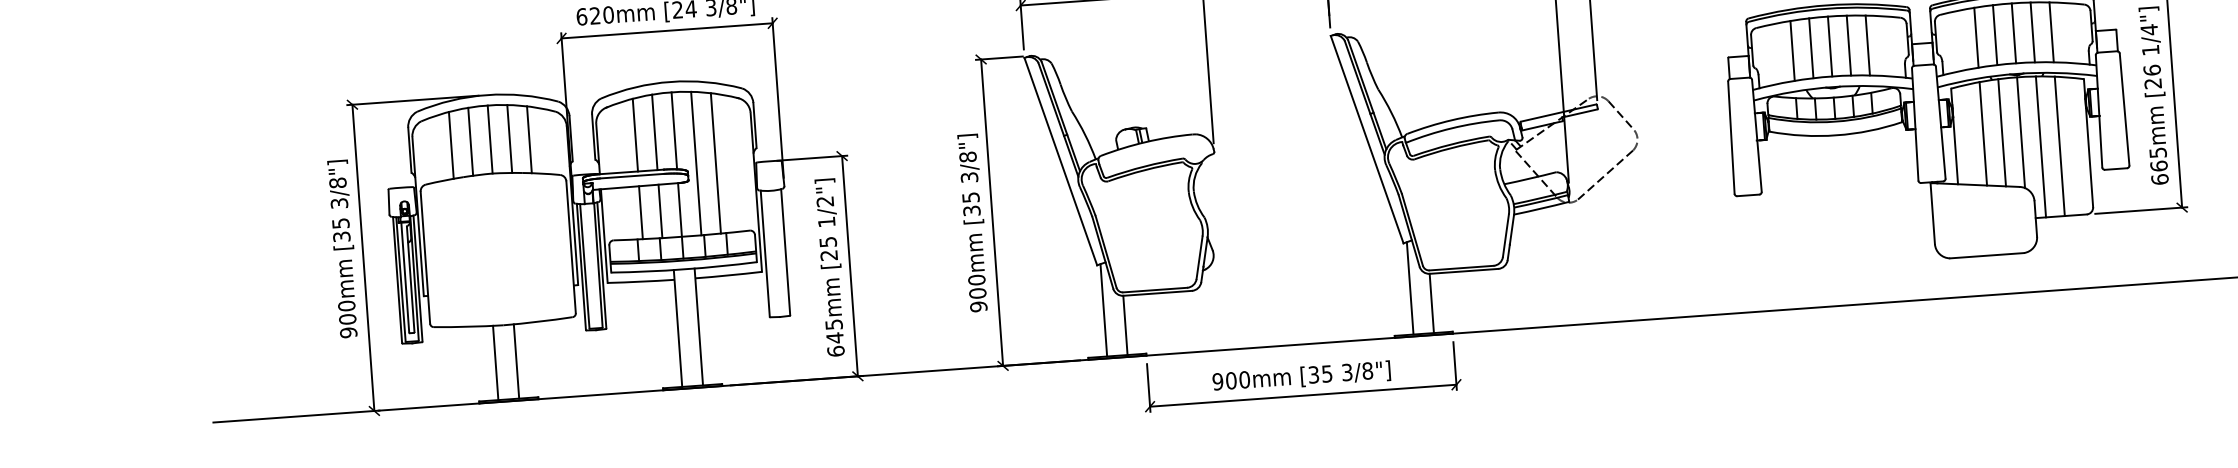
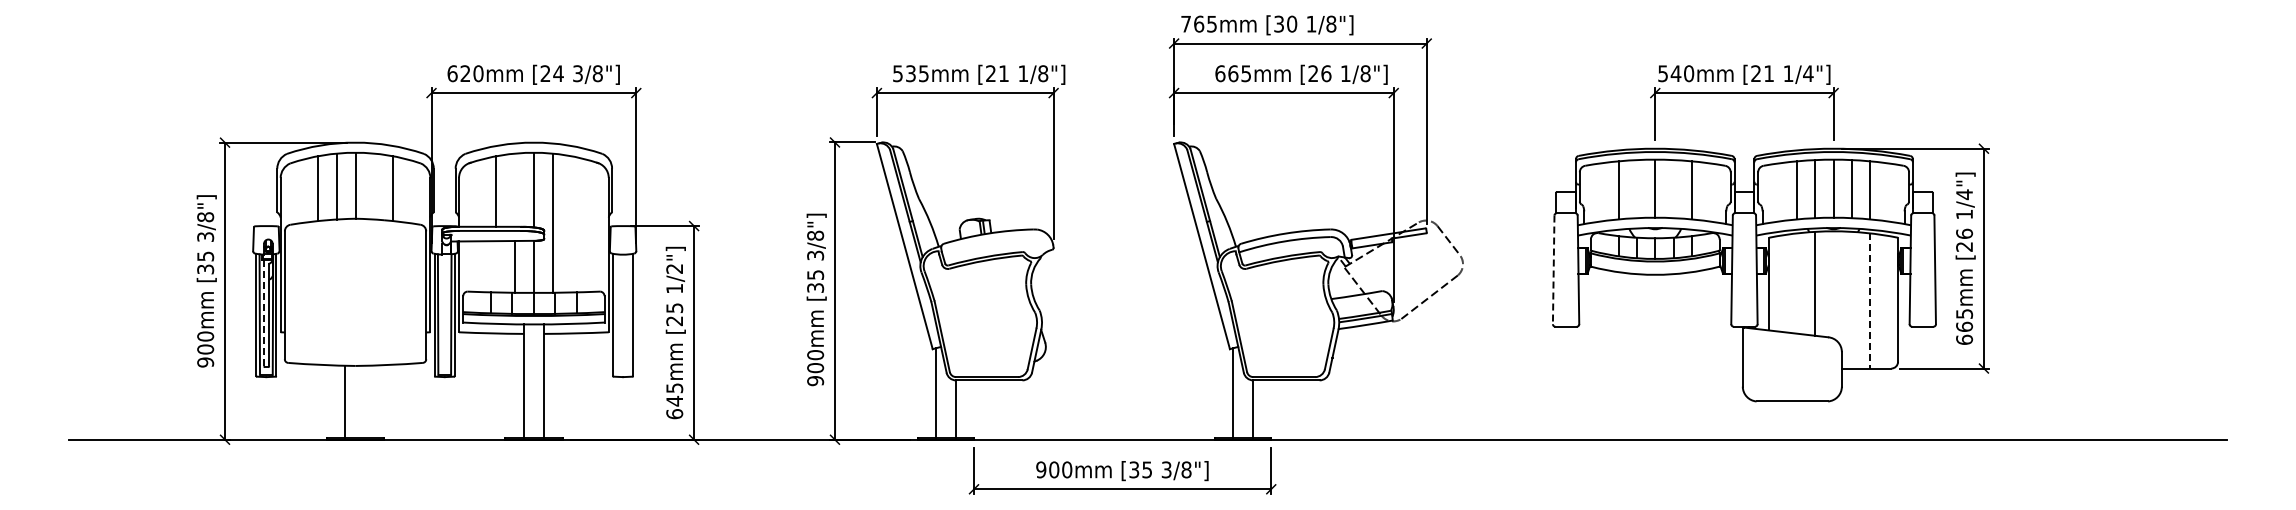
line: (1848, 46) -> (1673, 189), removed
line: (1811, 48) -> (1637, 189), removed
line: (654, 131) -> (514, 189), removed
line: (2020, 132) -> (1833, 284), removed
line: (1983, 133) -> (1797, 283), removed
line: (509, 138) -> (374, 186), removed
line: (1731, 138) -> (1553, 270), solid -> dashed
line: (2060, 145) -> (1870, 300), solid -> dashed
line: (2040, 146) -> (1851, 299), removed
line: (715, 163) -> (571, 224), removed
line: (641, 212) -> (496, 266), removed
line: (405, 276) -> (264, 312), solid -> dashed
line: (516, 361) -> (365, 401), removed

